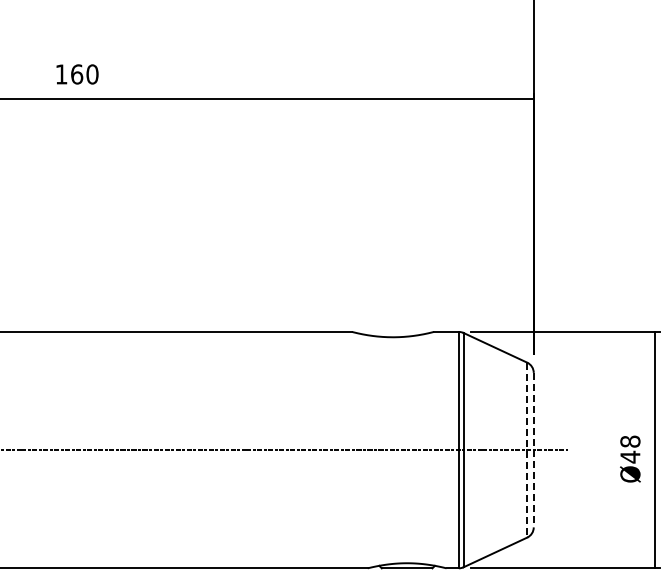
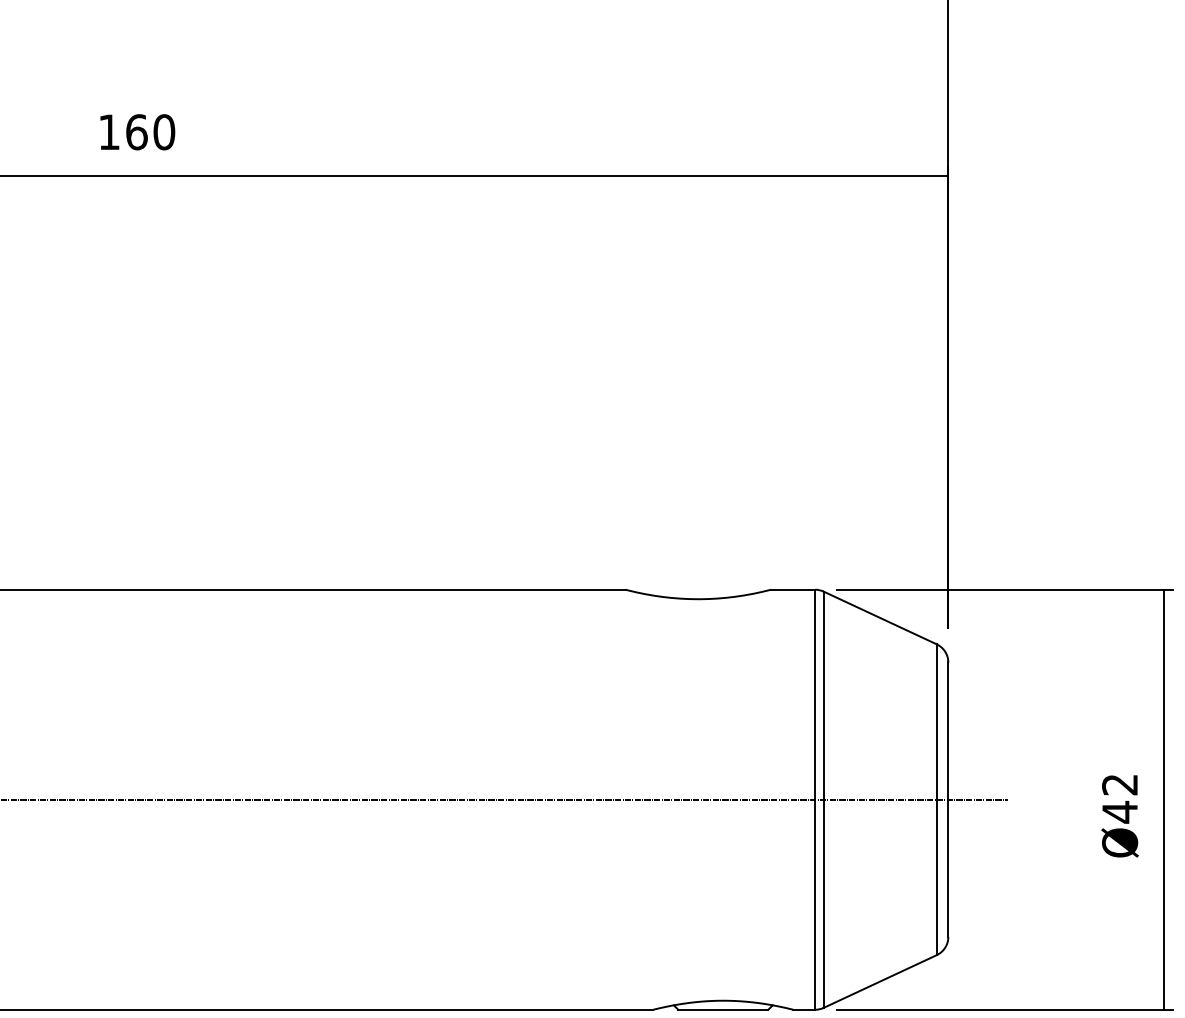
text: (630, 441) -> (1120, 784), Ø48 -> Ø42
line: (527, 450) -> (937, 800), dashed -> solid
line: (533, 450) -> (947, 800), dashed -> solid

